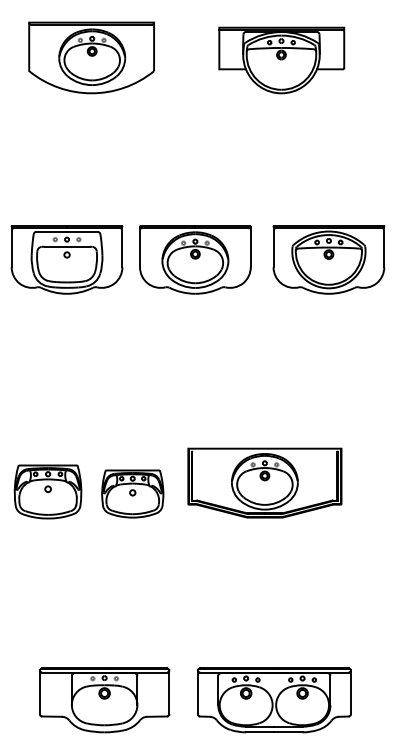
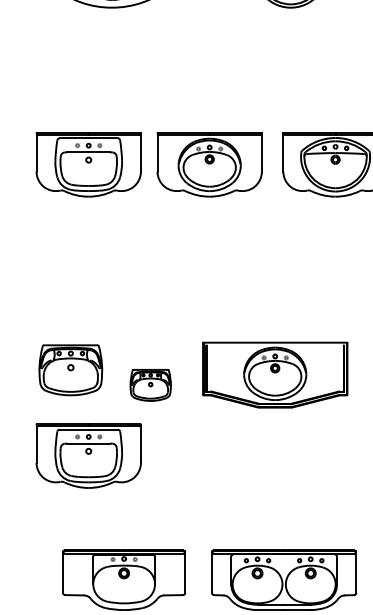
part: (47, 491) -> (70, 369), moved
part: (132, 493) -> (150, 384), size x0.7
part: (66, 568) -> (88, 455), added

